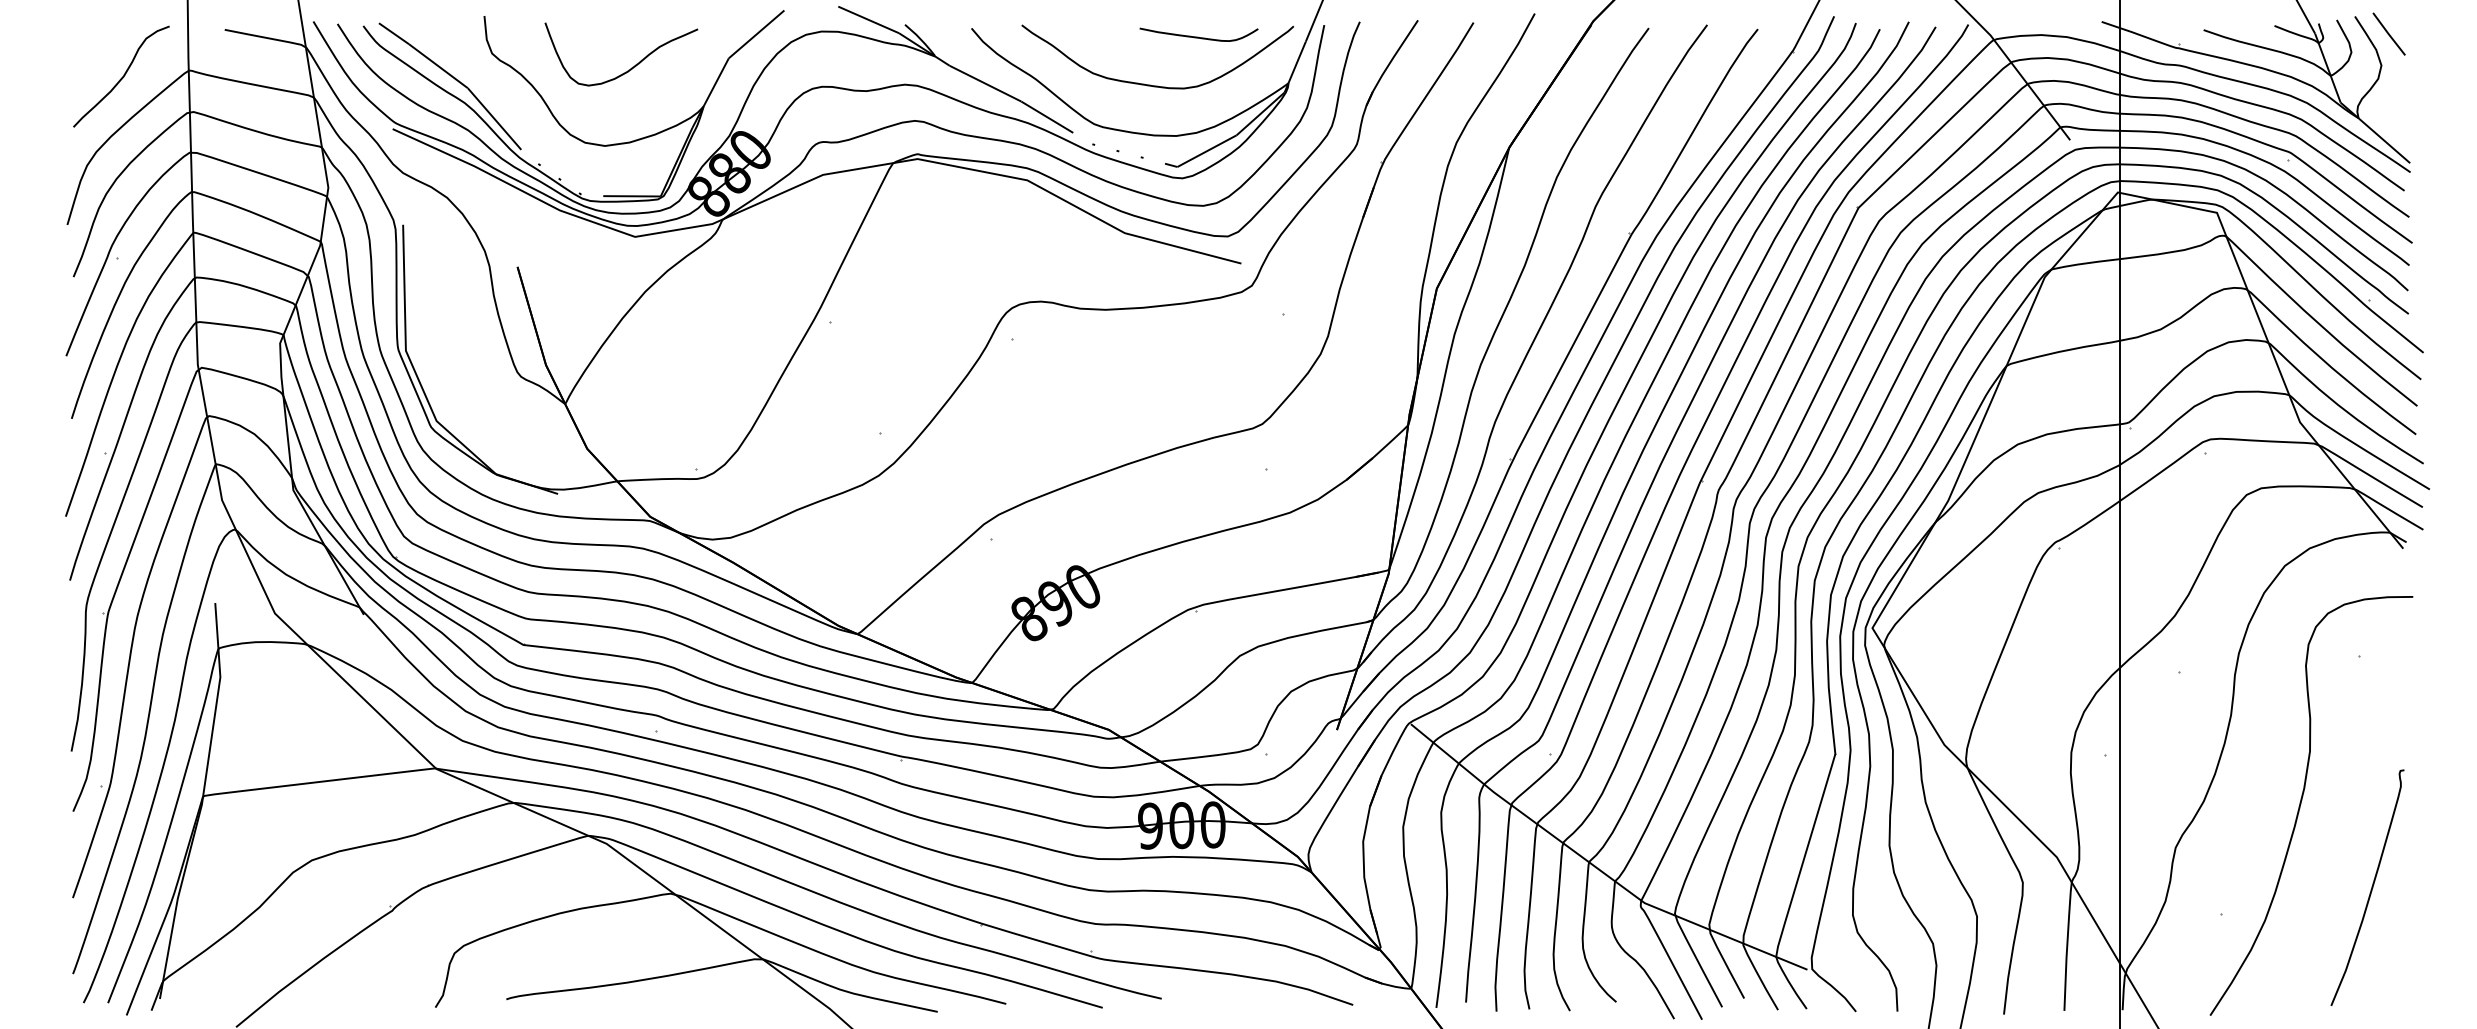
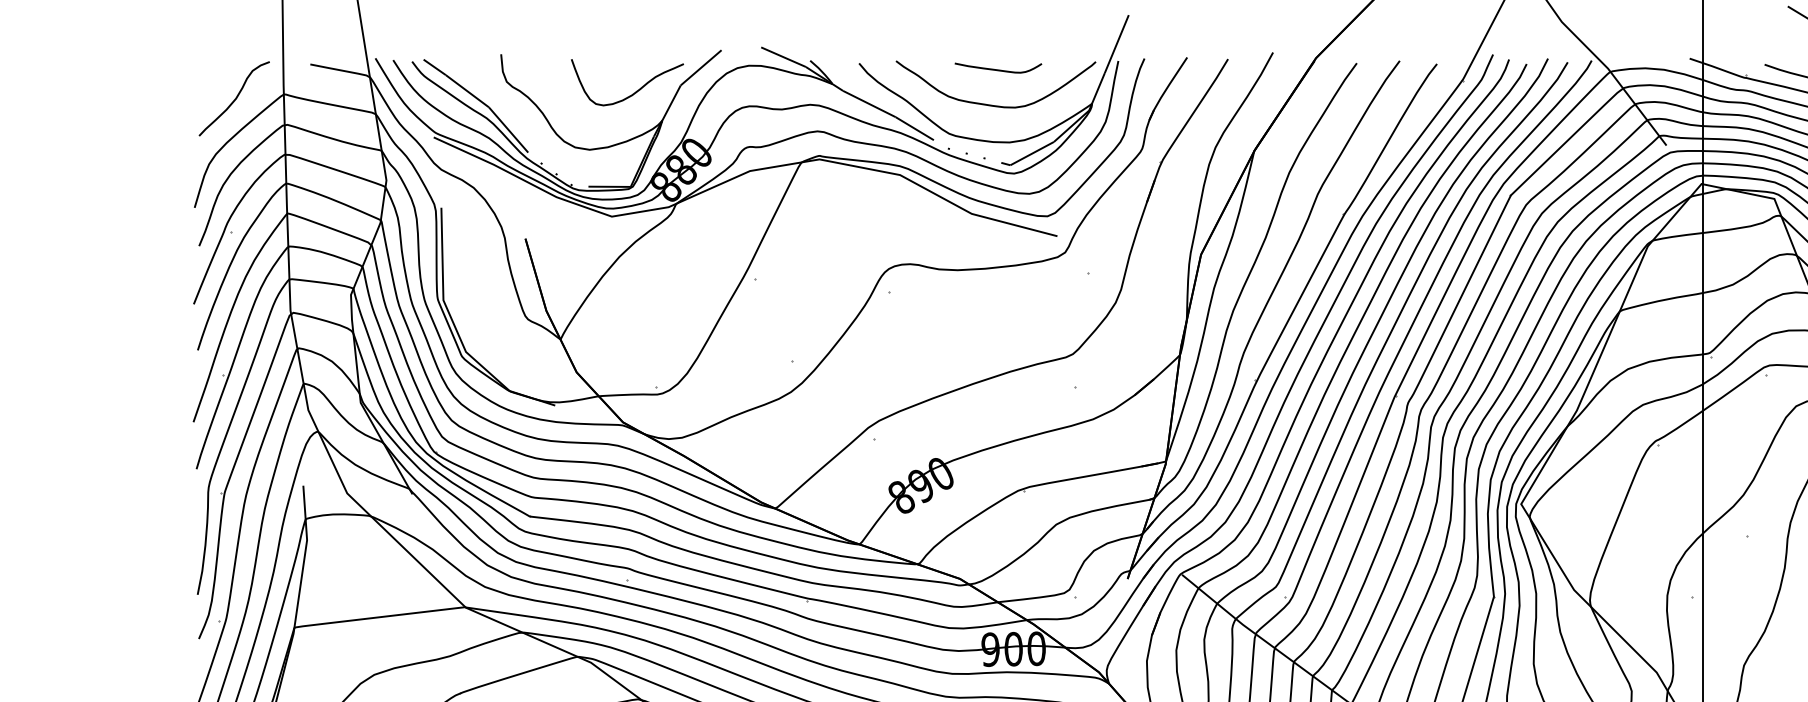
curve: (1198, 36) -> (997, 69), moved
curve: (631, 67) -> (634, 92), moved

